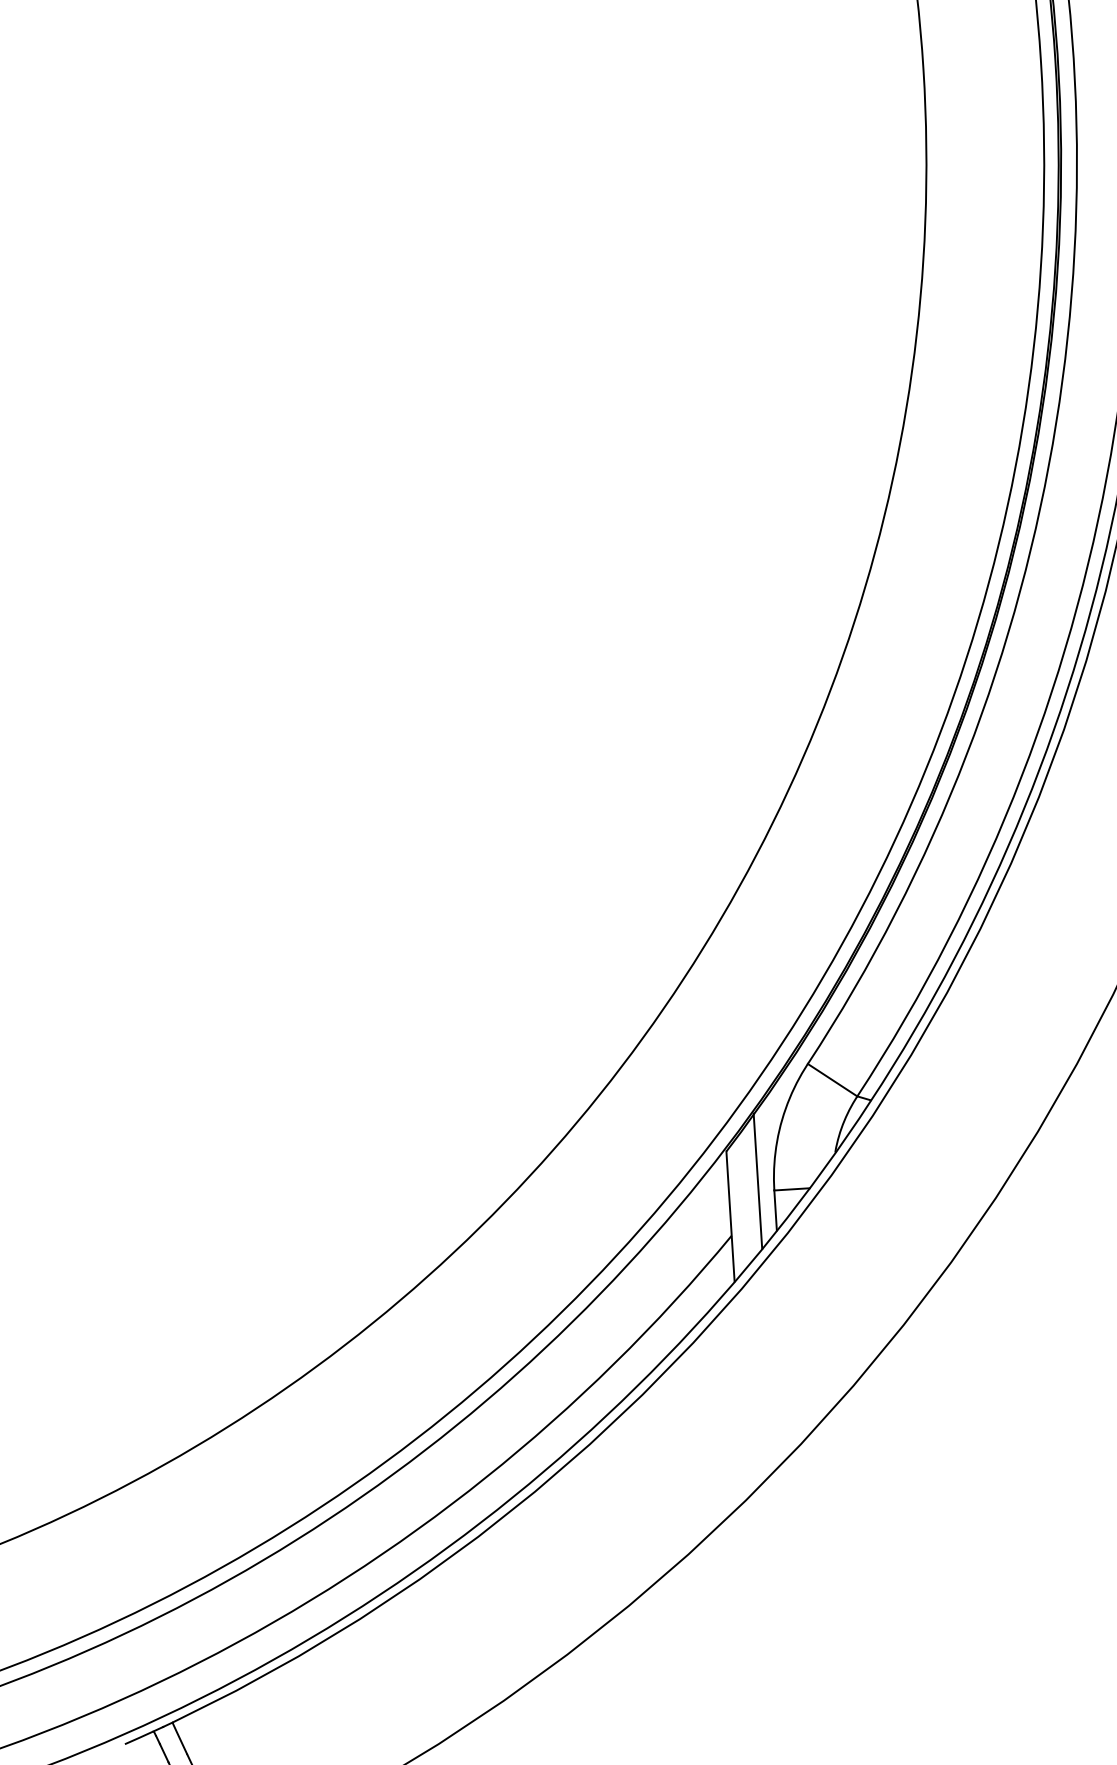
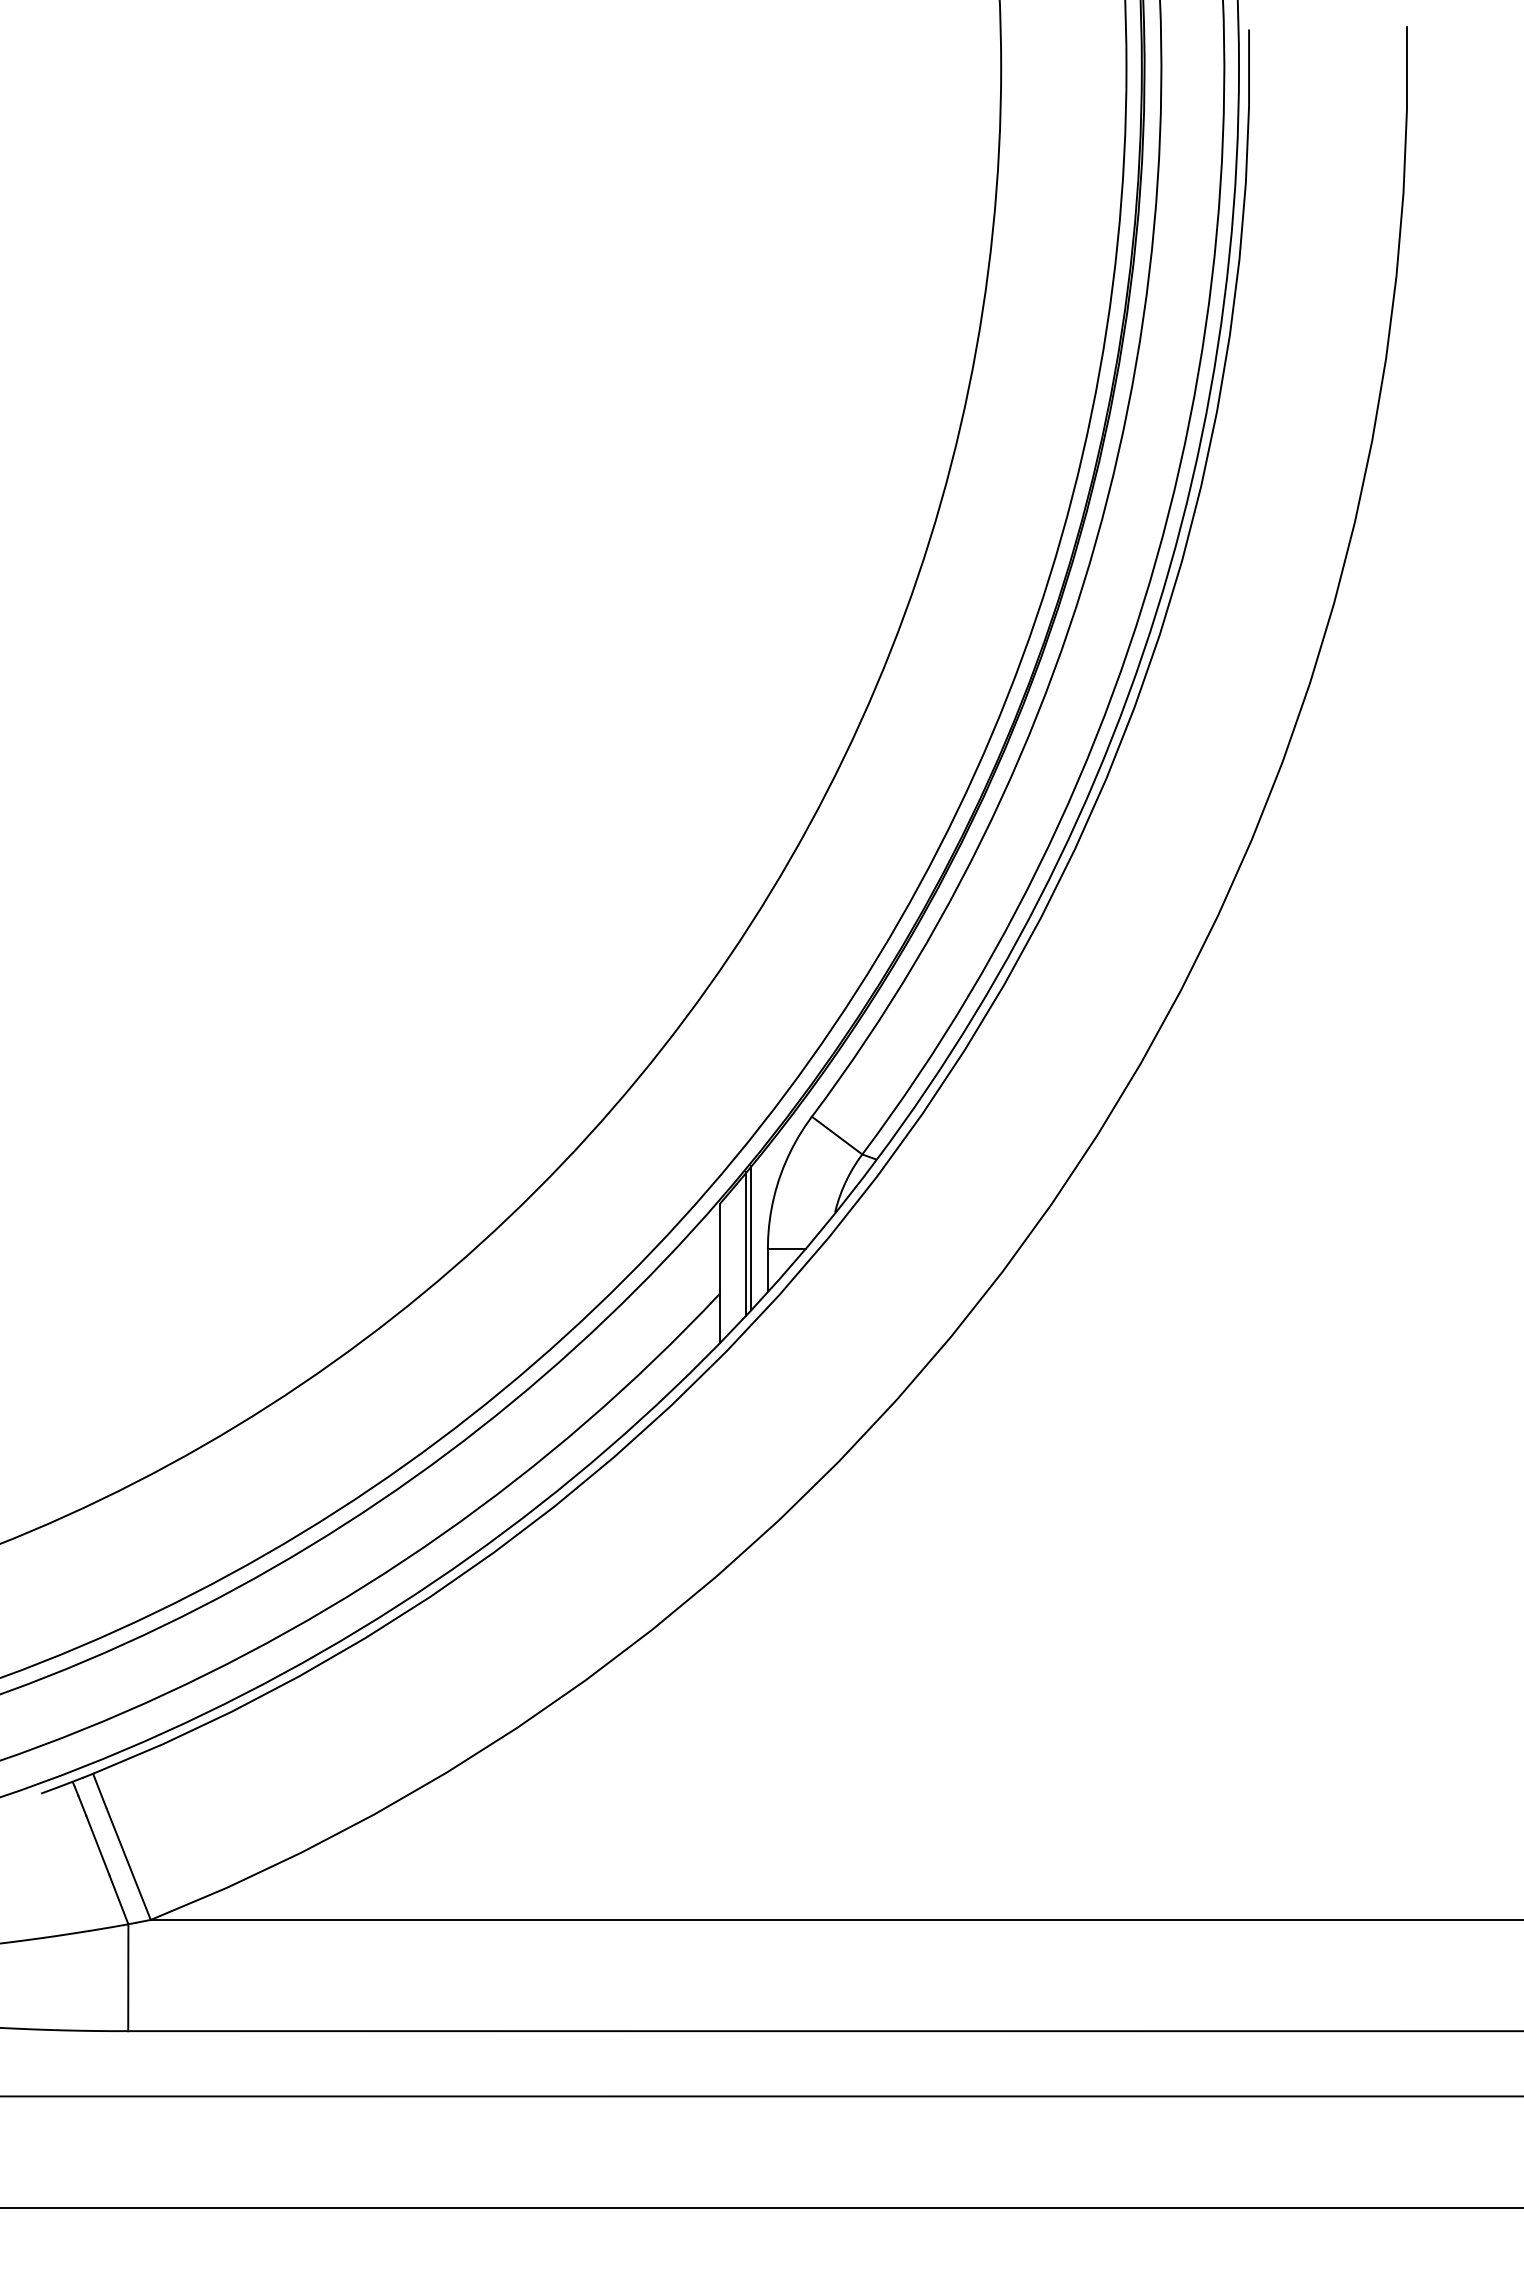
line: (753, 1186) -> (746, 1243), added

